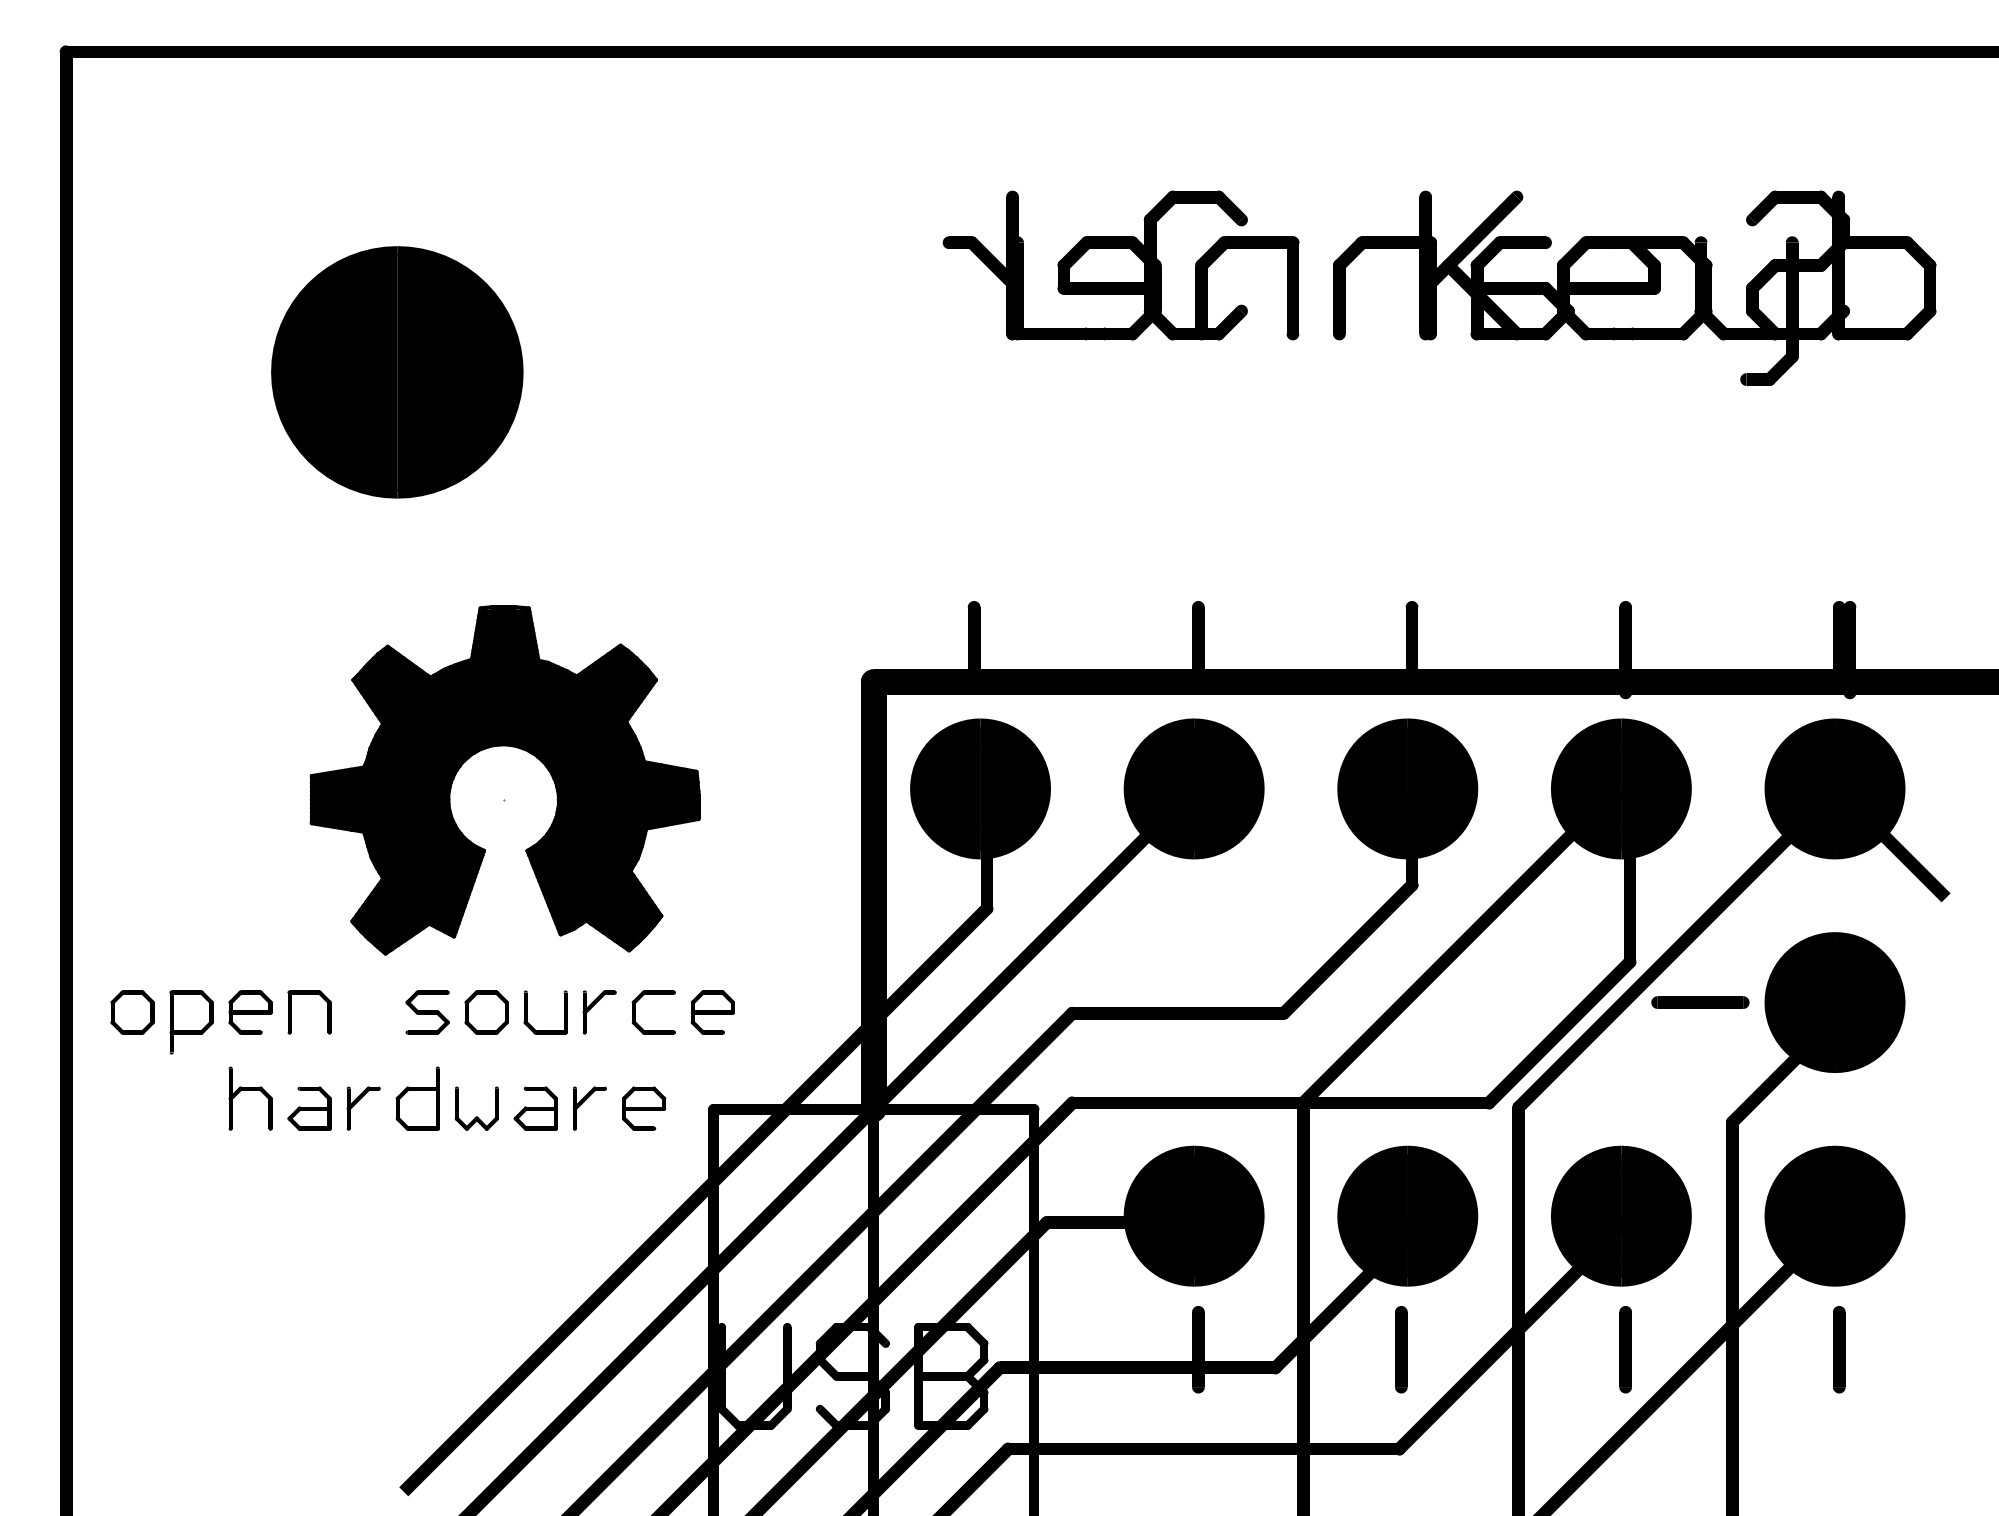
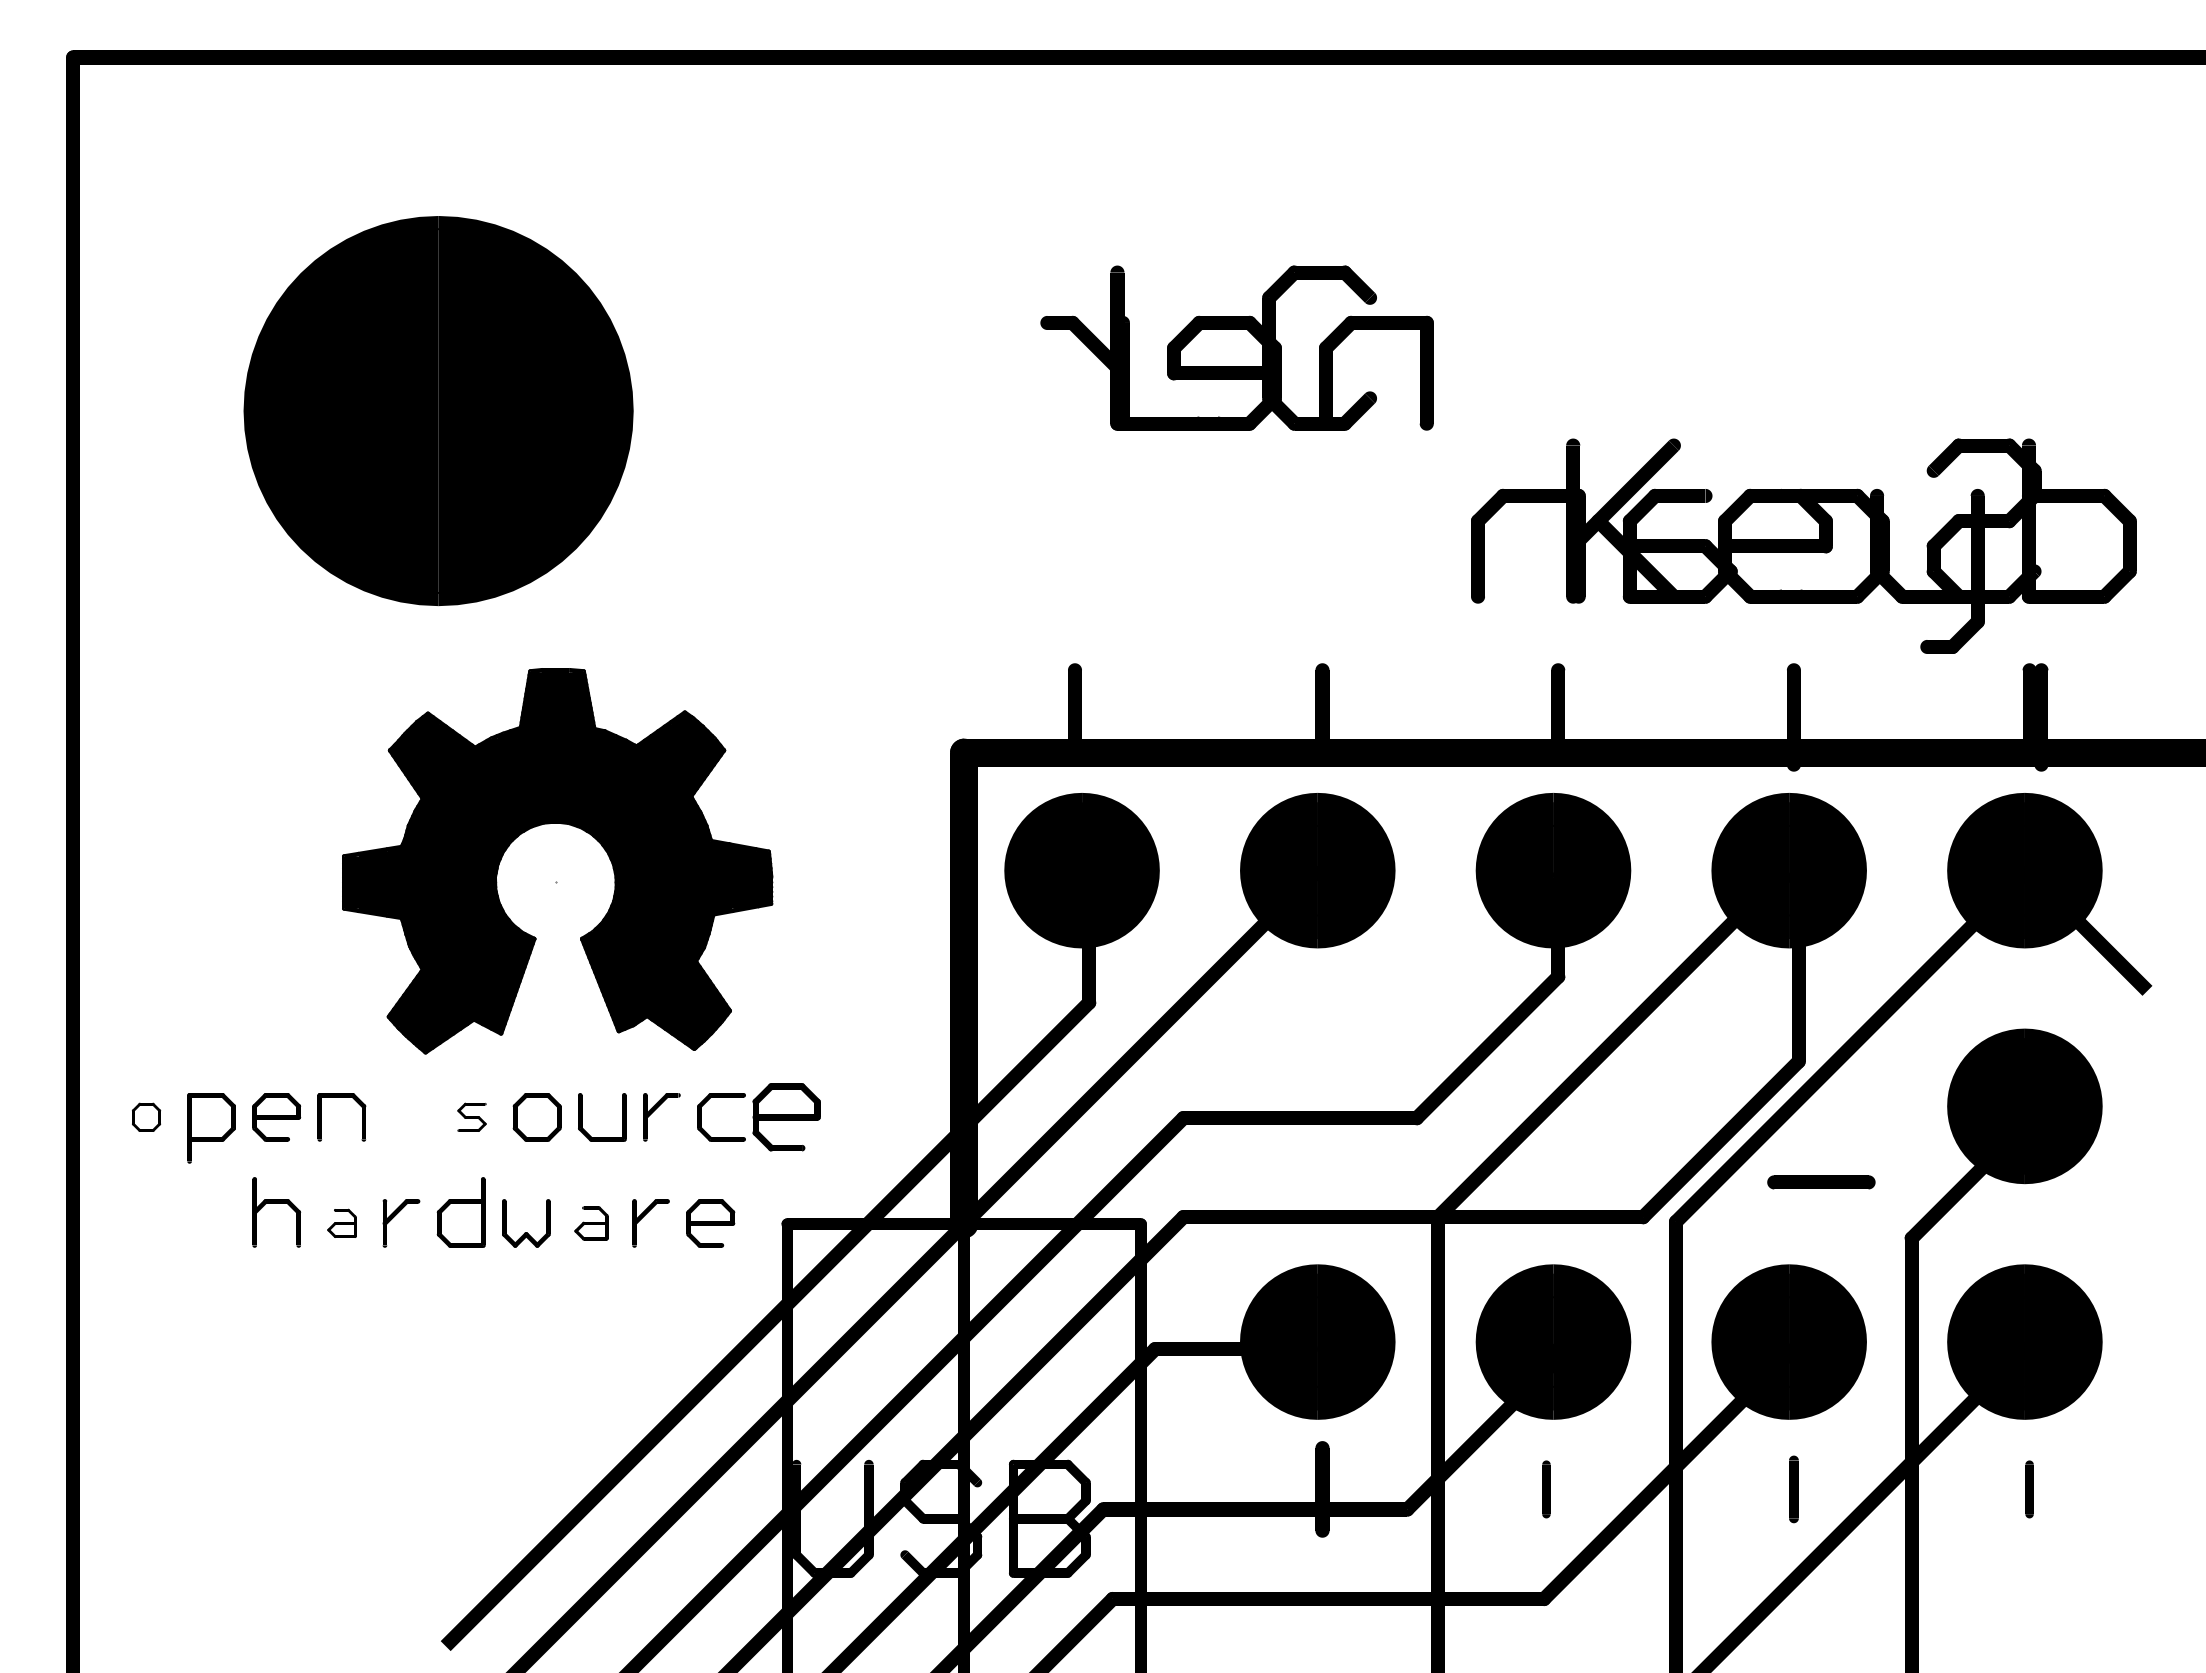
part: (1120, 264) -> (1236, 347), moved
part: (1634, 287) -> (1803, 545), moved
part: (397, 371) -> (438, 410), size x1.4
part: (1700, 1002) -> (1821, 1182), moved
part: (132, 1012) -> (146, 1117), size x0.6
part: (427, 1012) -> (471, 1117), size x0.6
part: (712, 1012) -> (786, 1117), size x1.4
part: (309, 1108) -> (341, 1223), size x0.6
part: (535, 1108) -> (591, 1223), size x0.7
part: (1401, 1349) -> (1546, 1489), size x0.6
part: (1625, 1349) -> (1793, 1489), size x0.7
part: (1839, 1349) -> (2029, 1489), size x0.6

